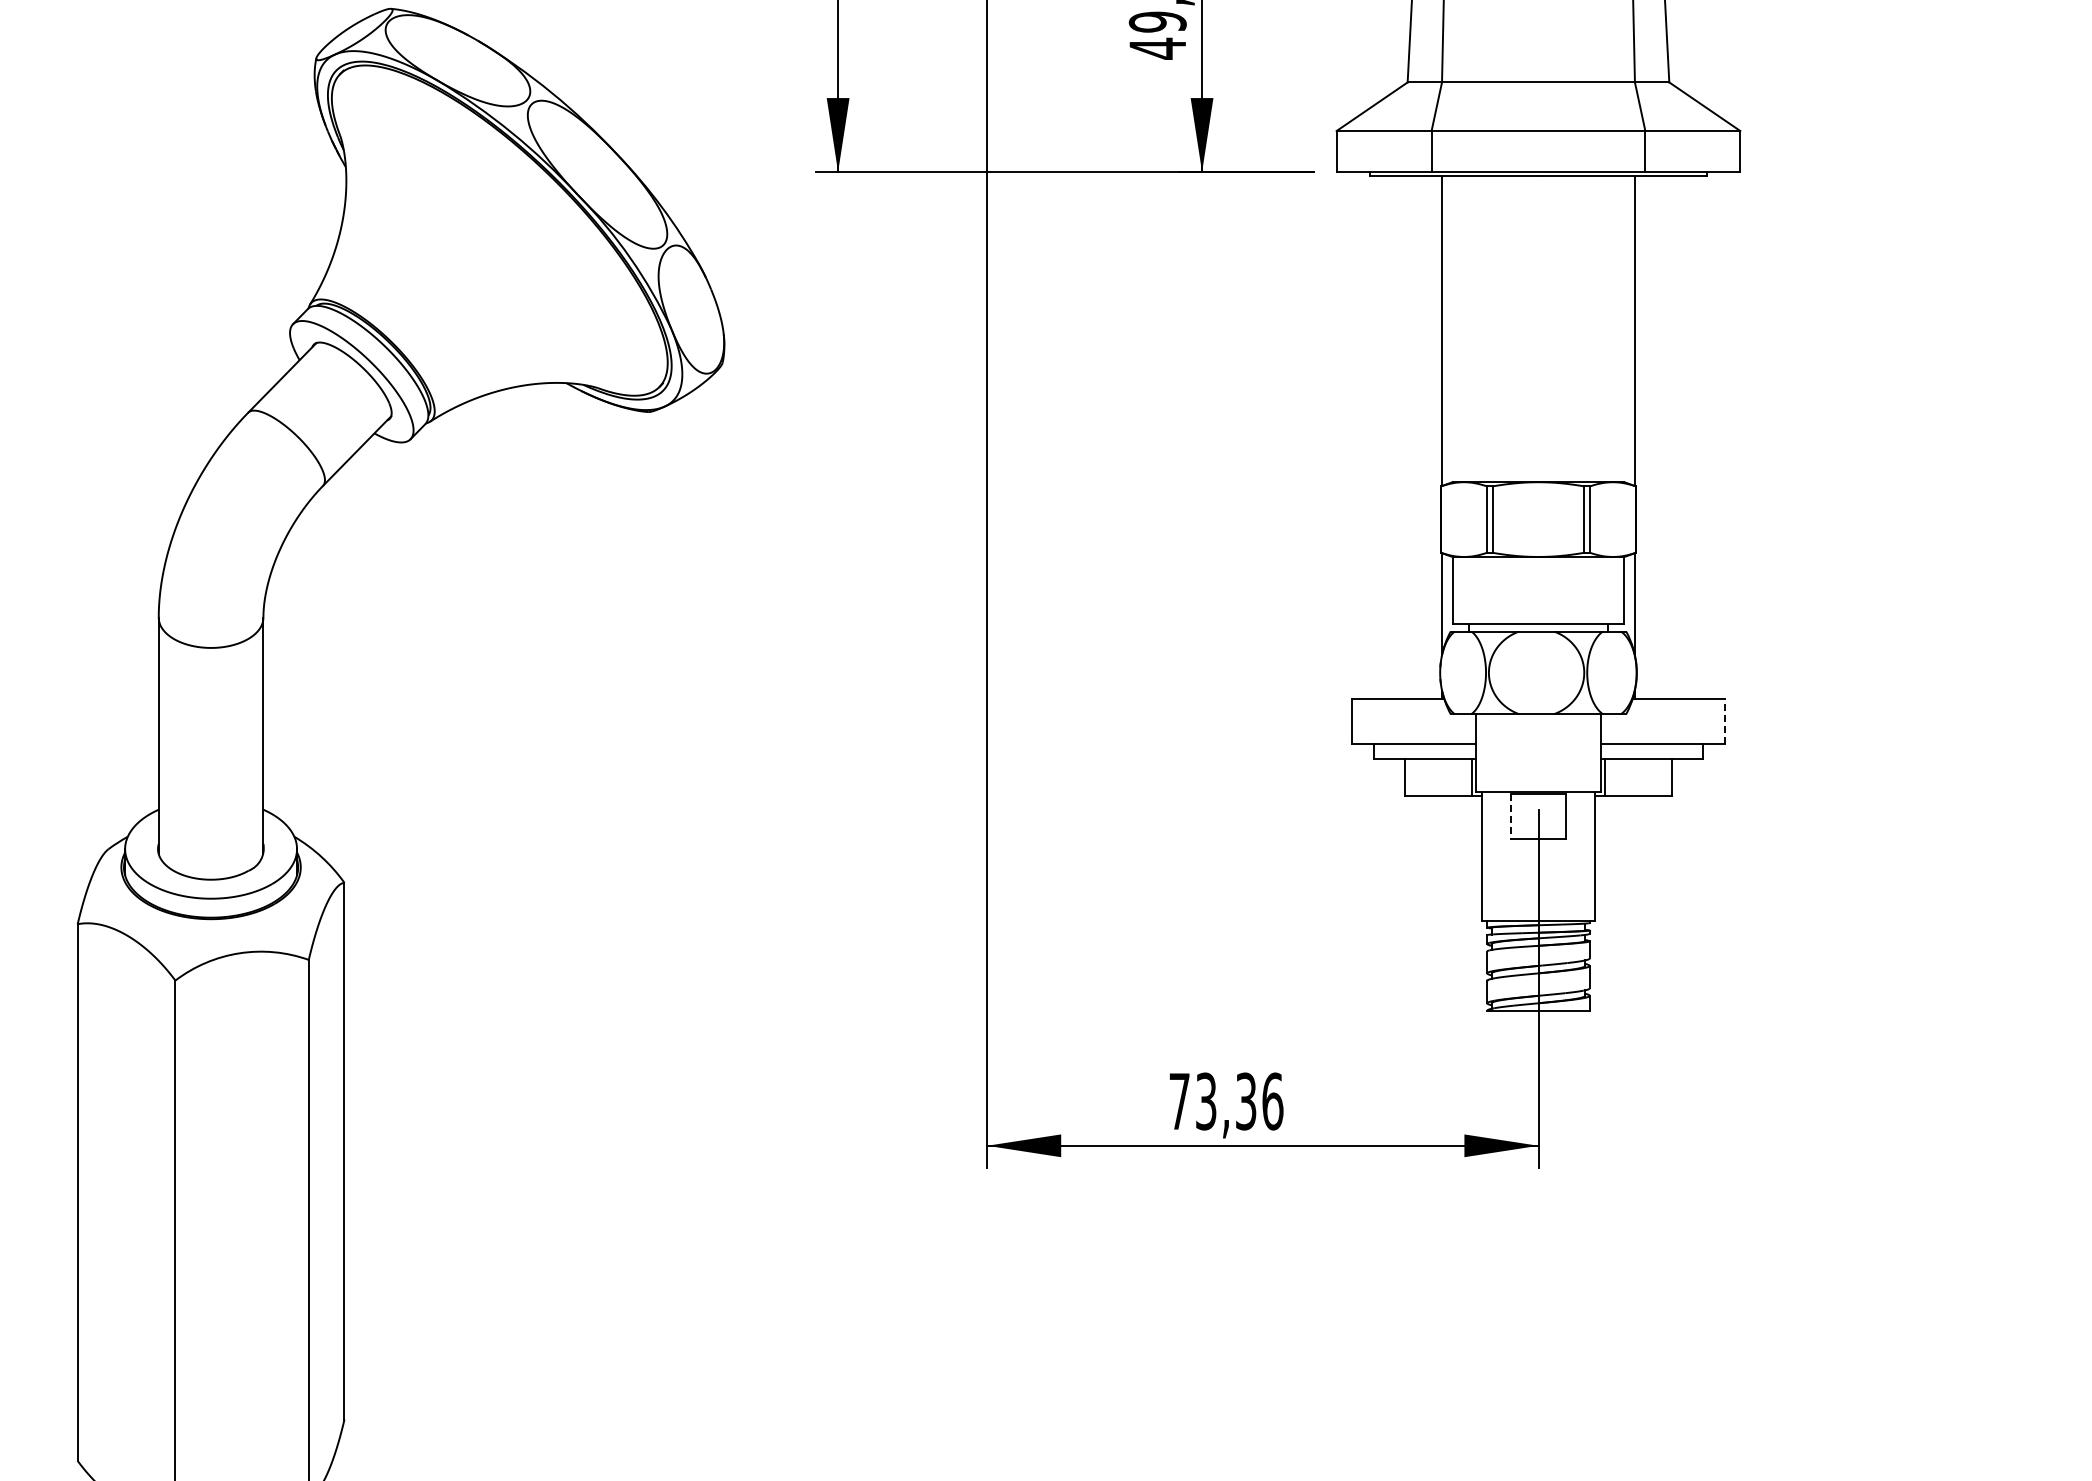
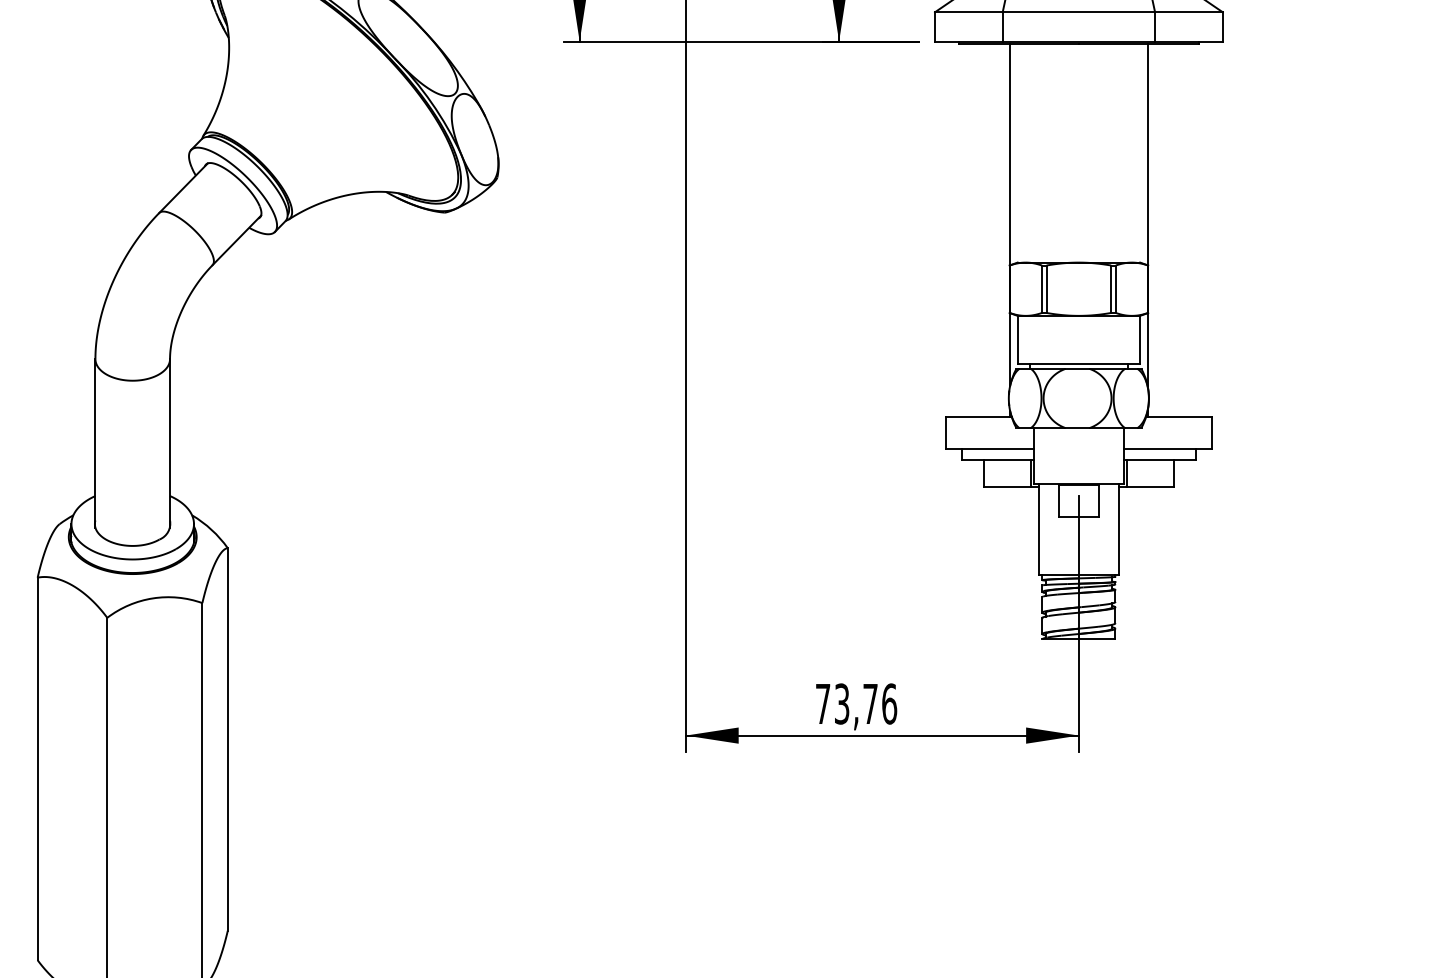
line: (1725, 721) -> (1212, 433), dashed -> solid
line: (1510, 816) -> (1058, 500), dashed -> solid
text: (1246, 1101) -> (870, 704), 73,36 -> 73,76

